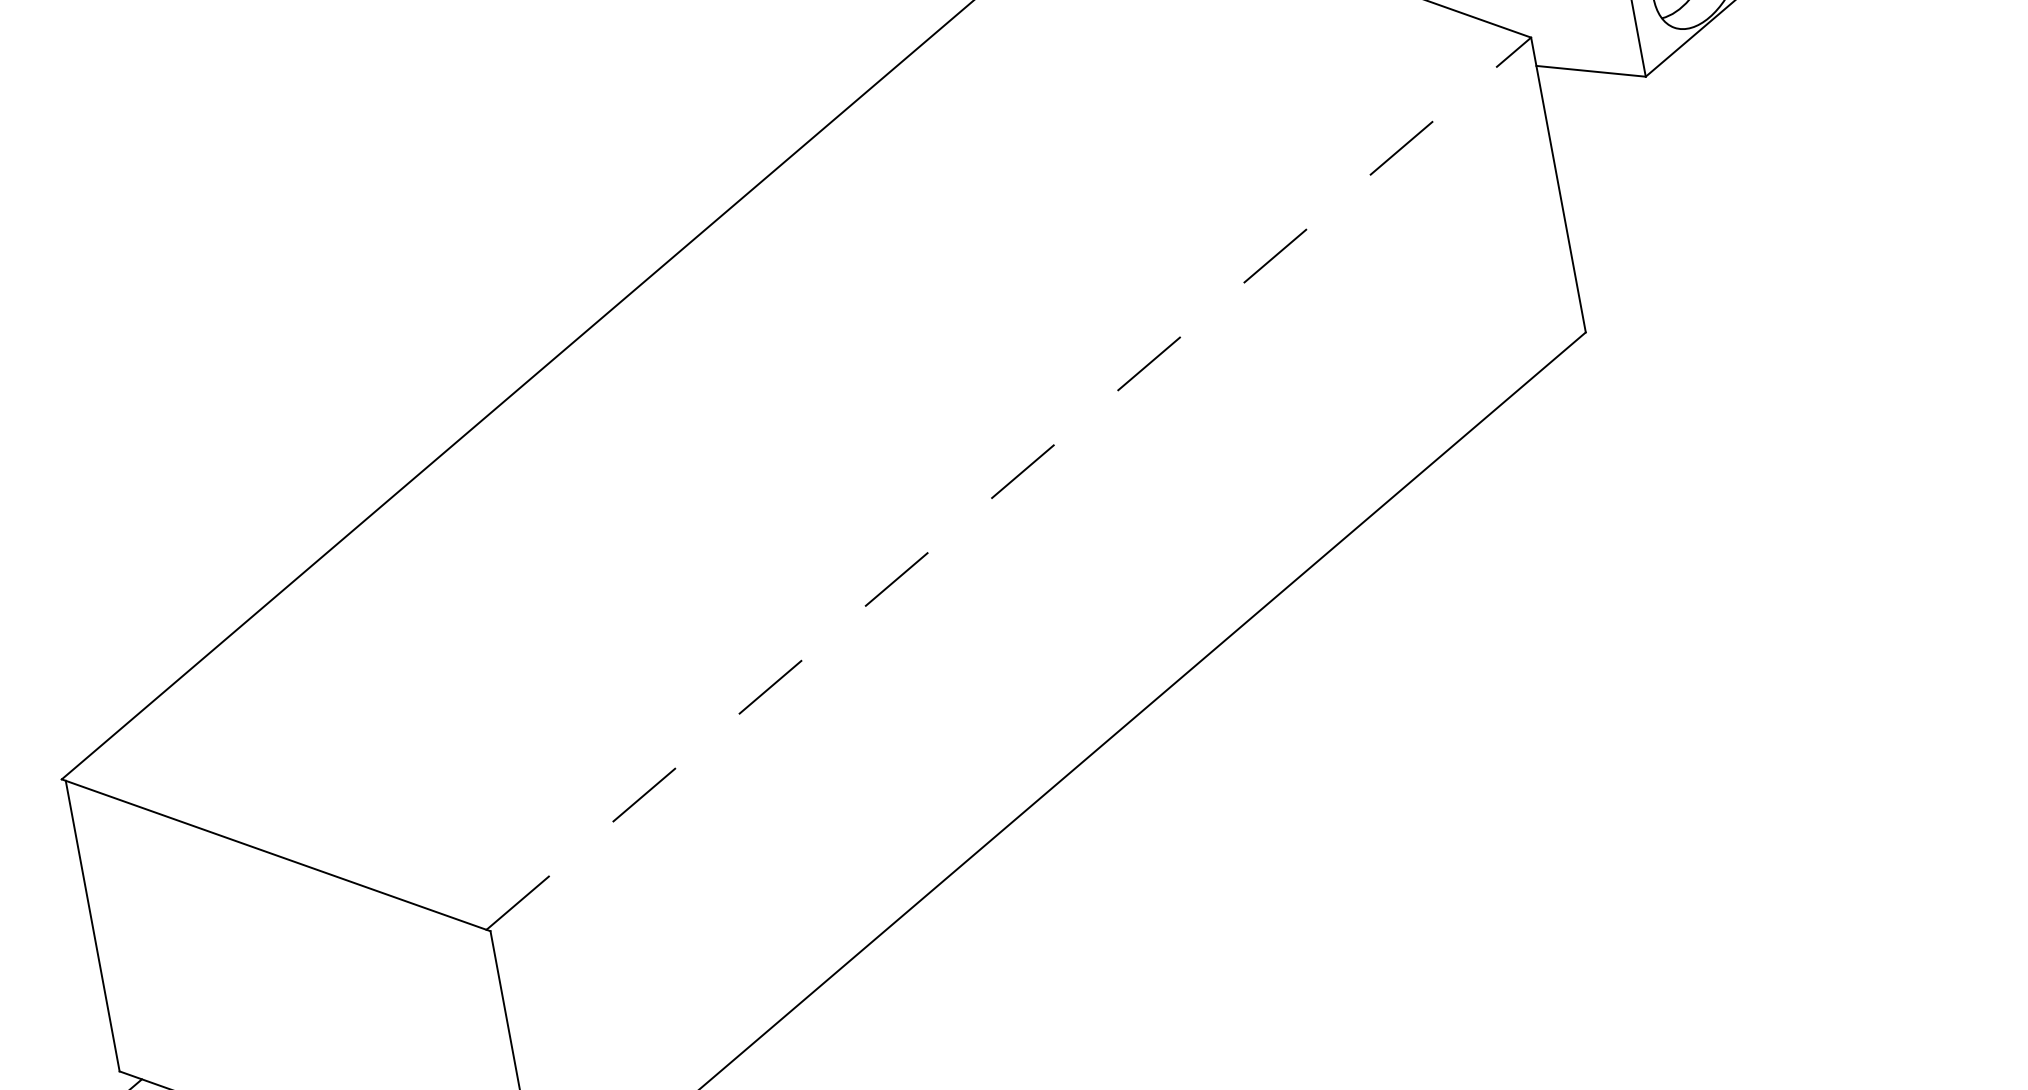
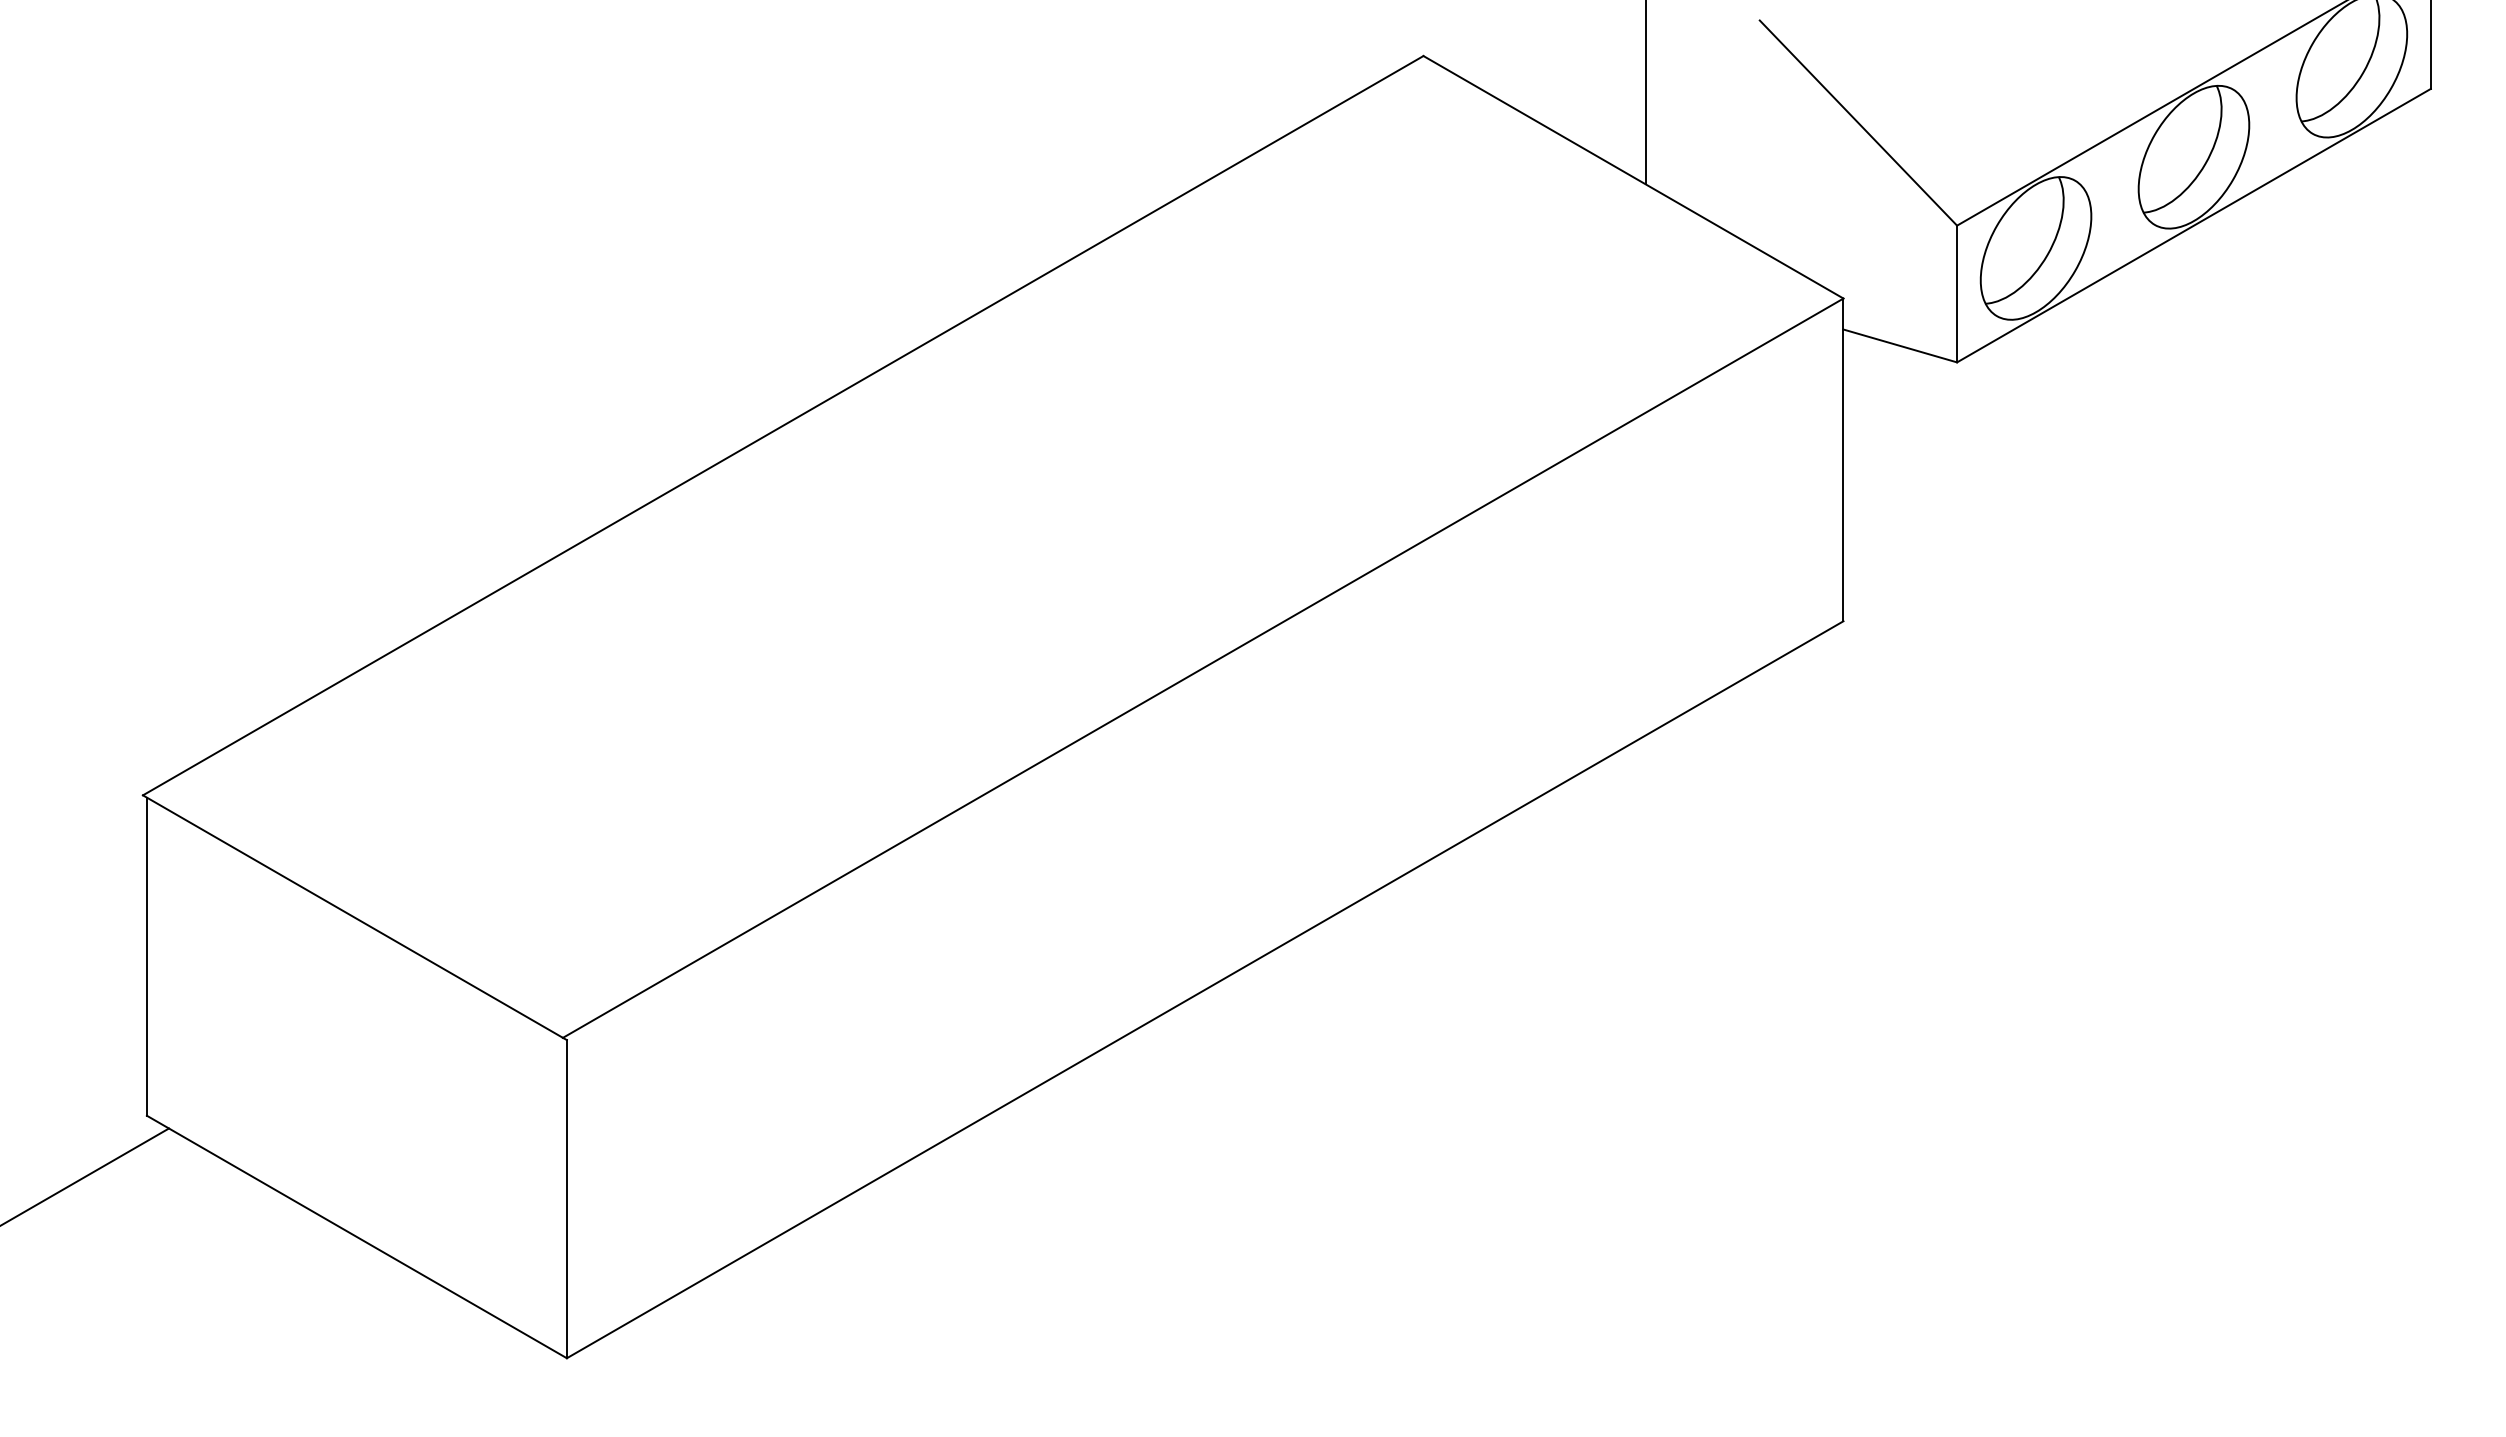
line: (1008, 483) -> (1203, 667), dashed -> solid

